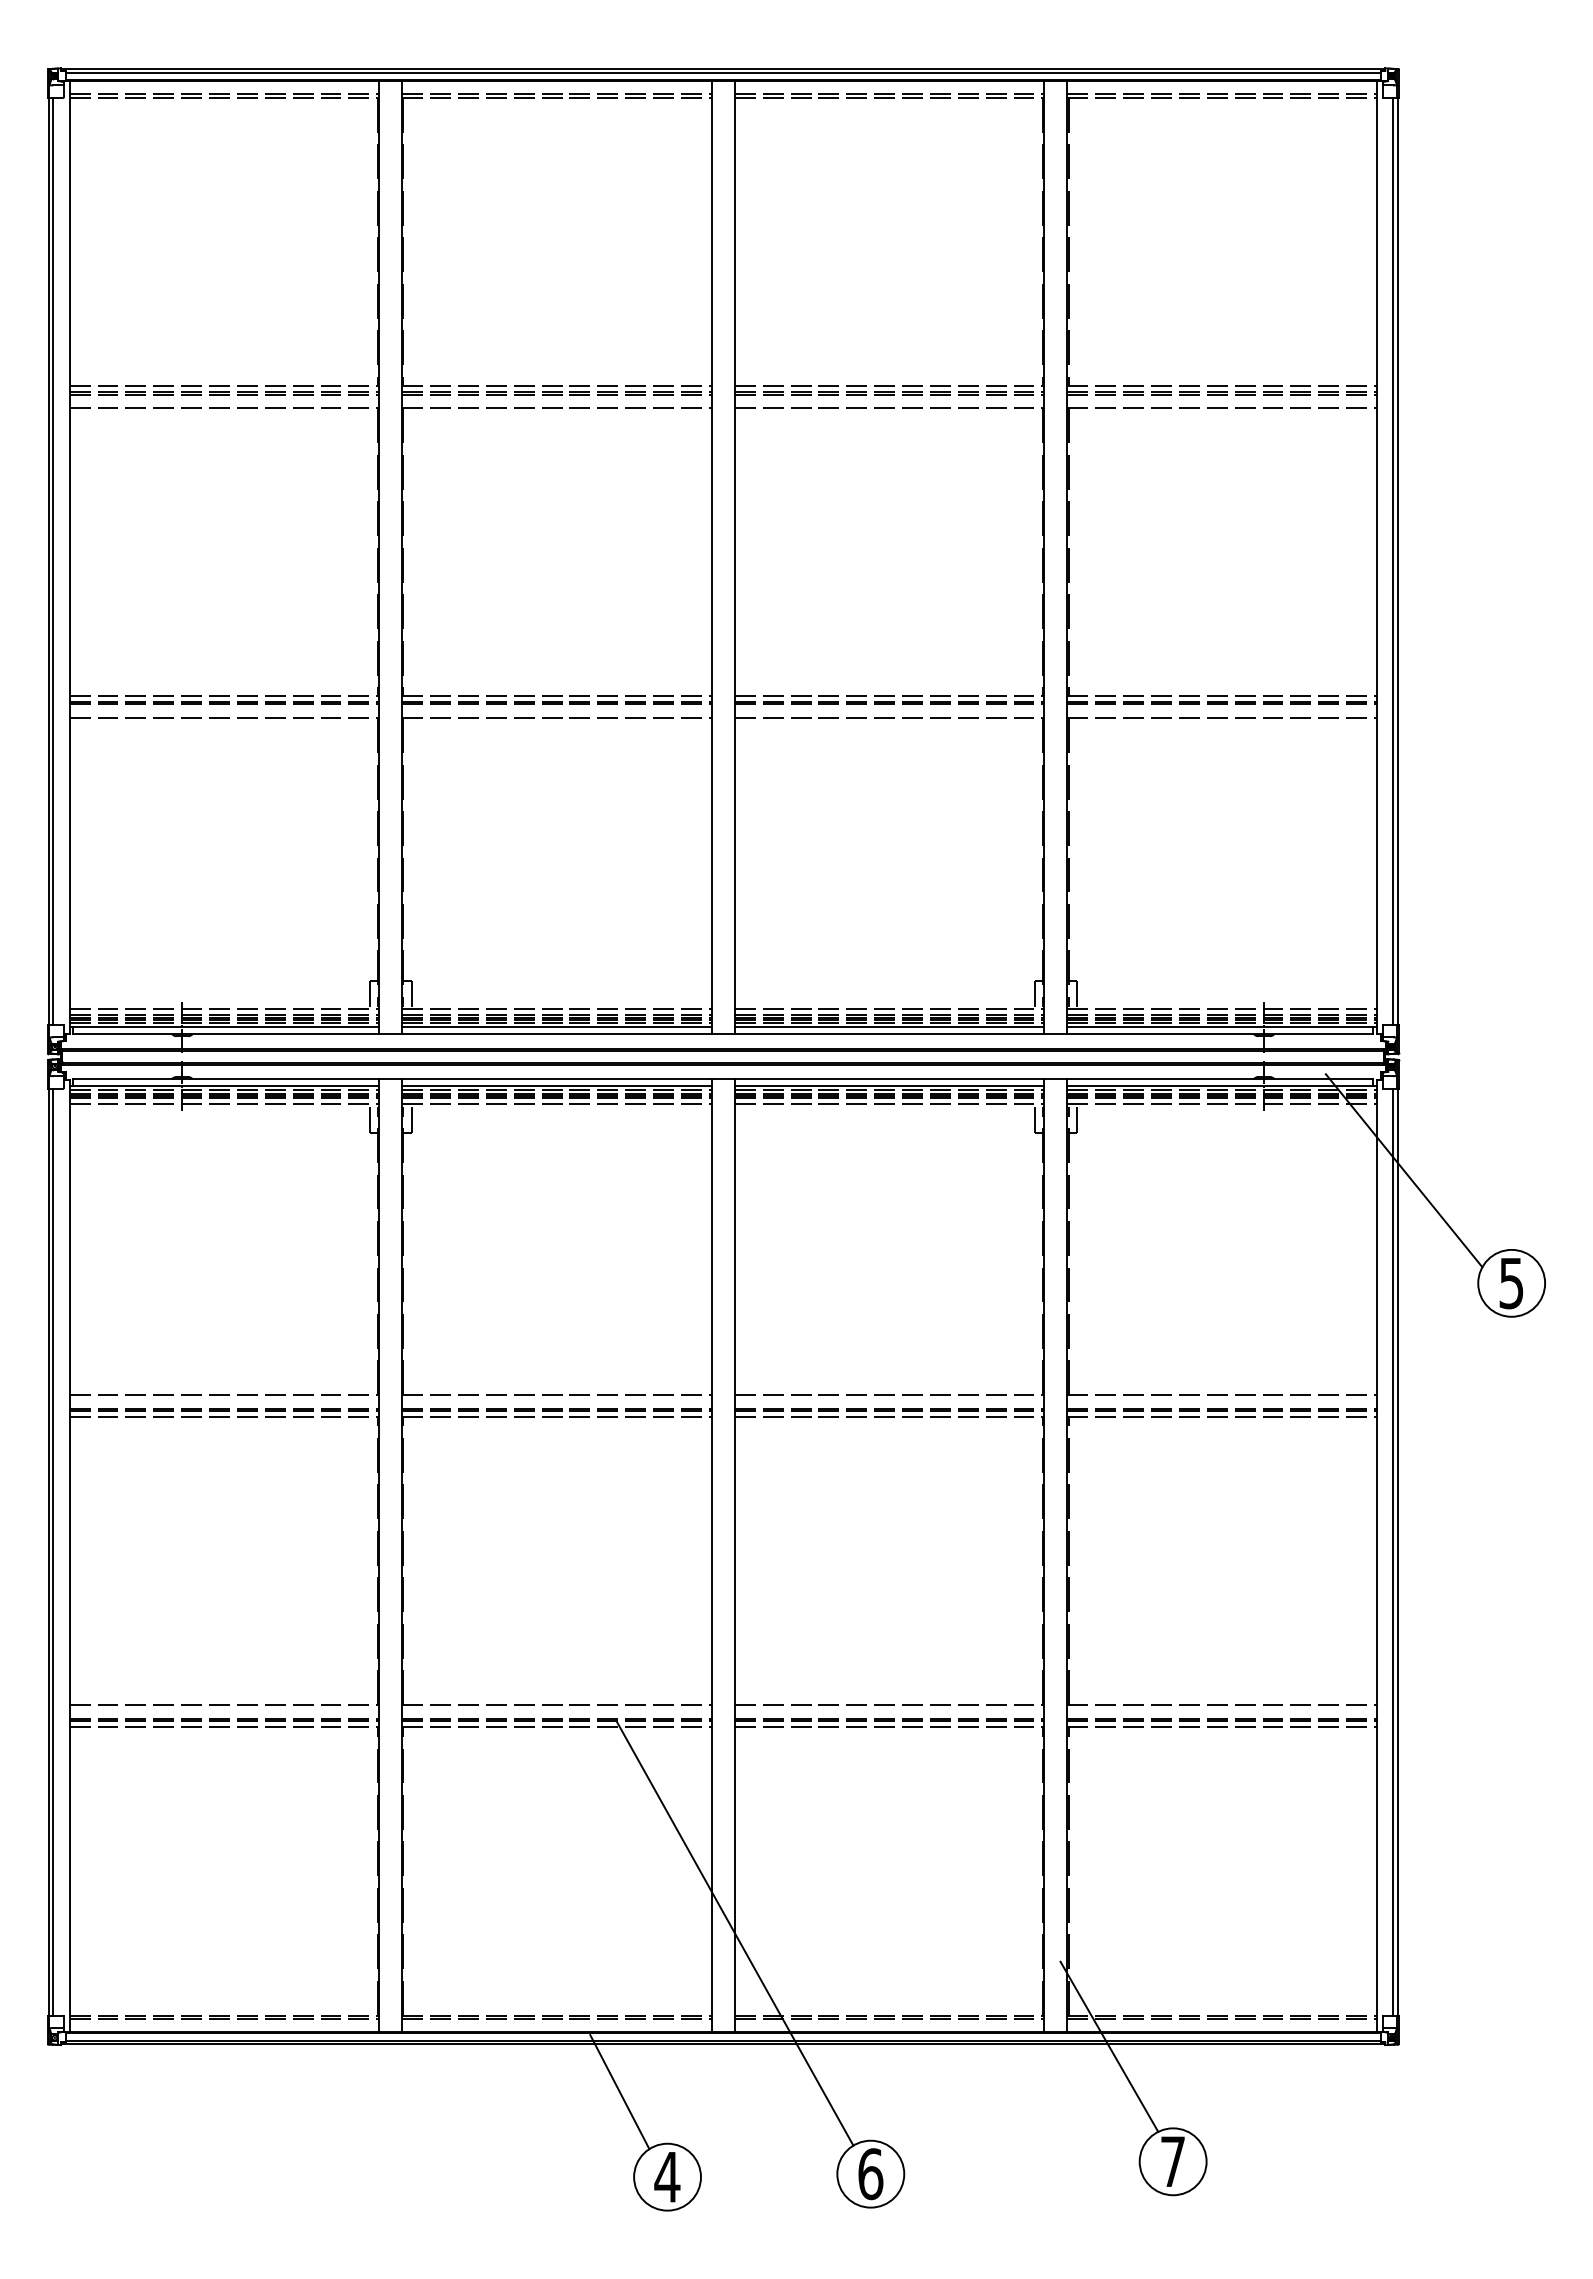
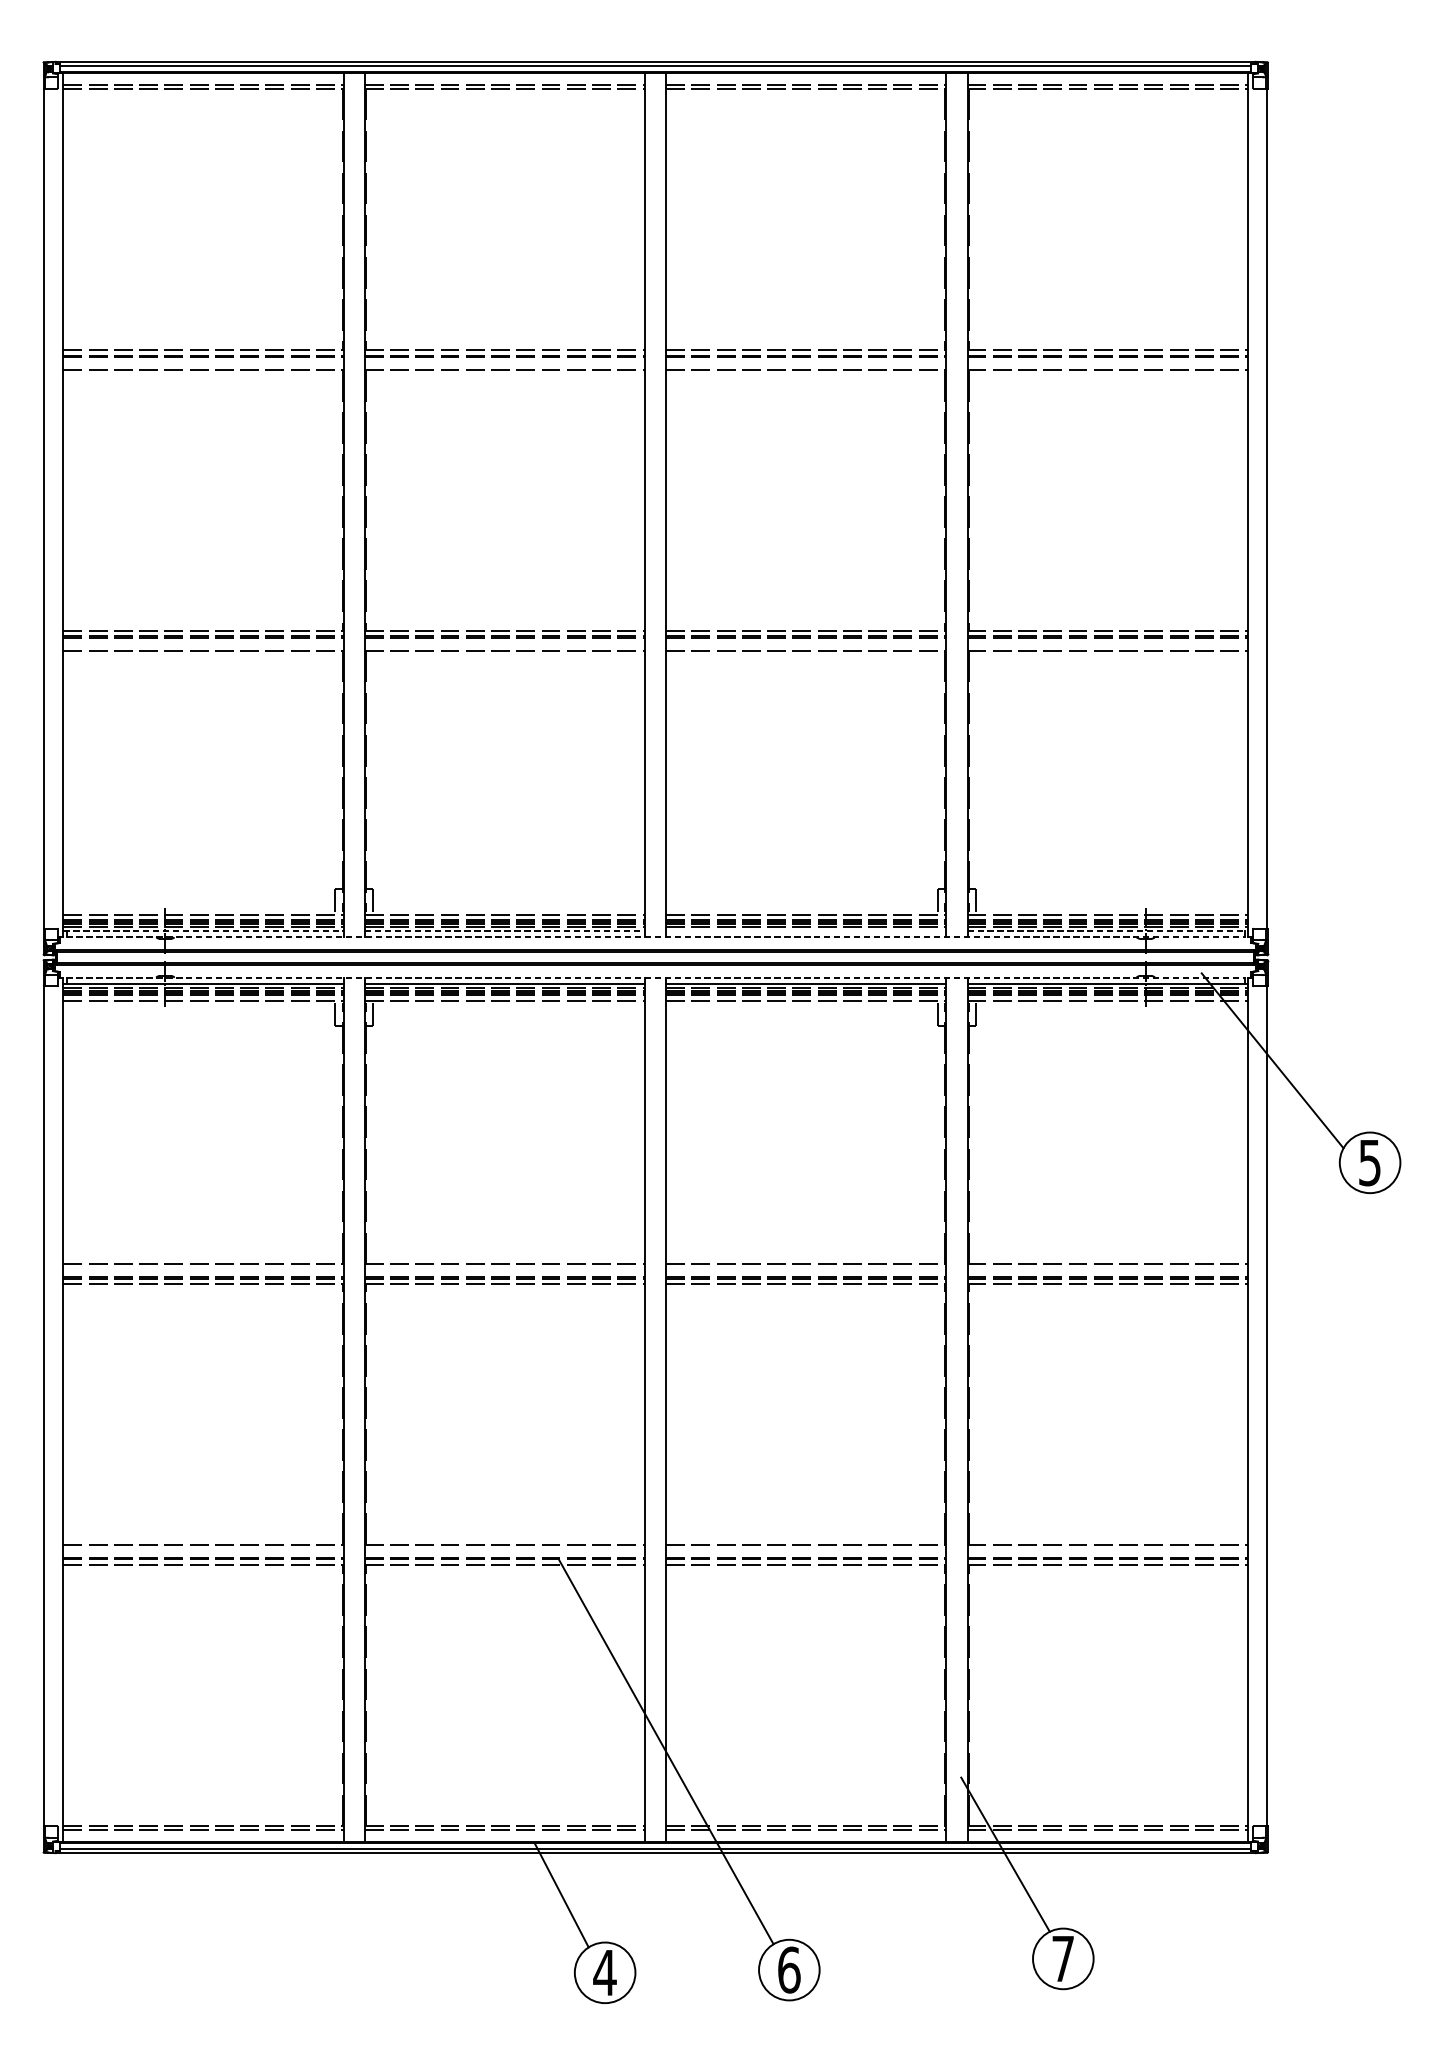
line: (53, 560) -> (48, 507), removed
line: (1393, 560) -> (1263, 507), removed
line: (224, 1027) -> (203, 931), solid -> dashed
line: (556, 1027) -> (504, 931), solid -> dashed
line: (889, 1027) -> (806, 931), removed
line: (1222, 1027) -> (1108, 931), solid -> dashed
line: (723, 1034) -> (655, 937), solid -> dashed
line: (723, 1079) -> (655, 978), solid -> dashed
line: (53, 1551) -> (48, 1405), removed
line: (1393, 1551) -> (1263, 1405), removed

